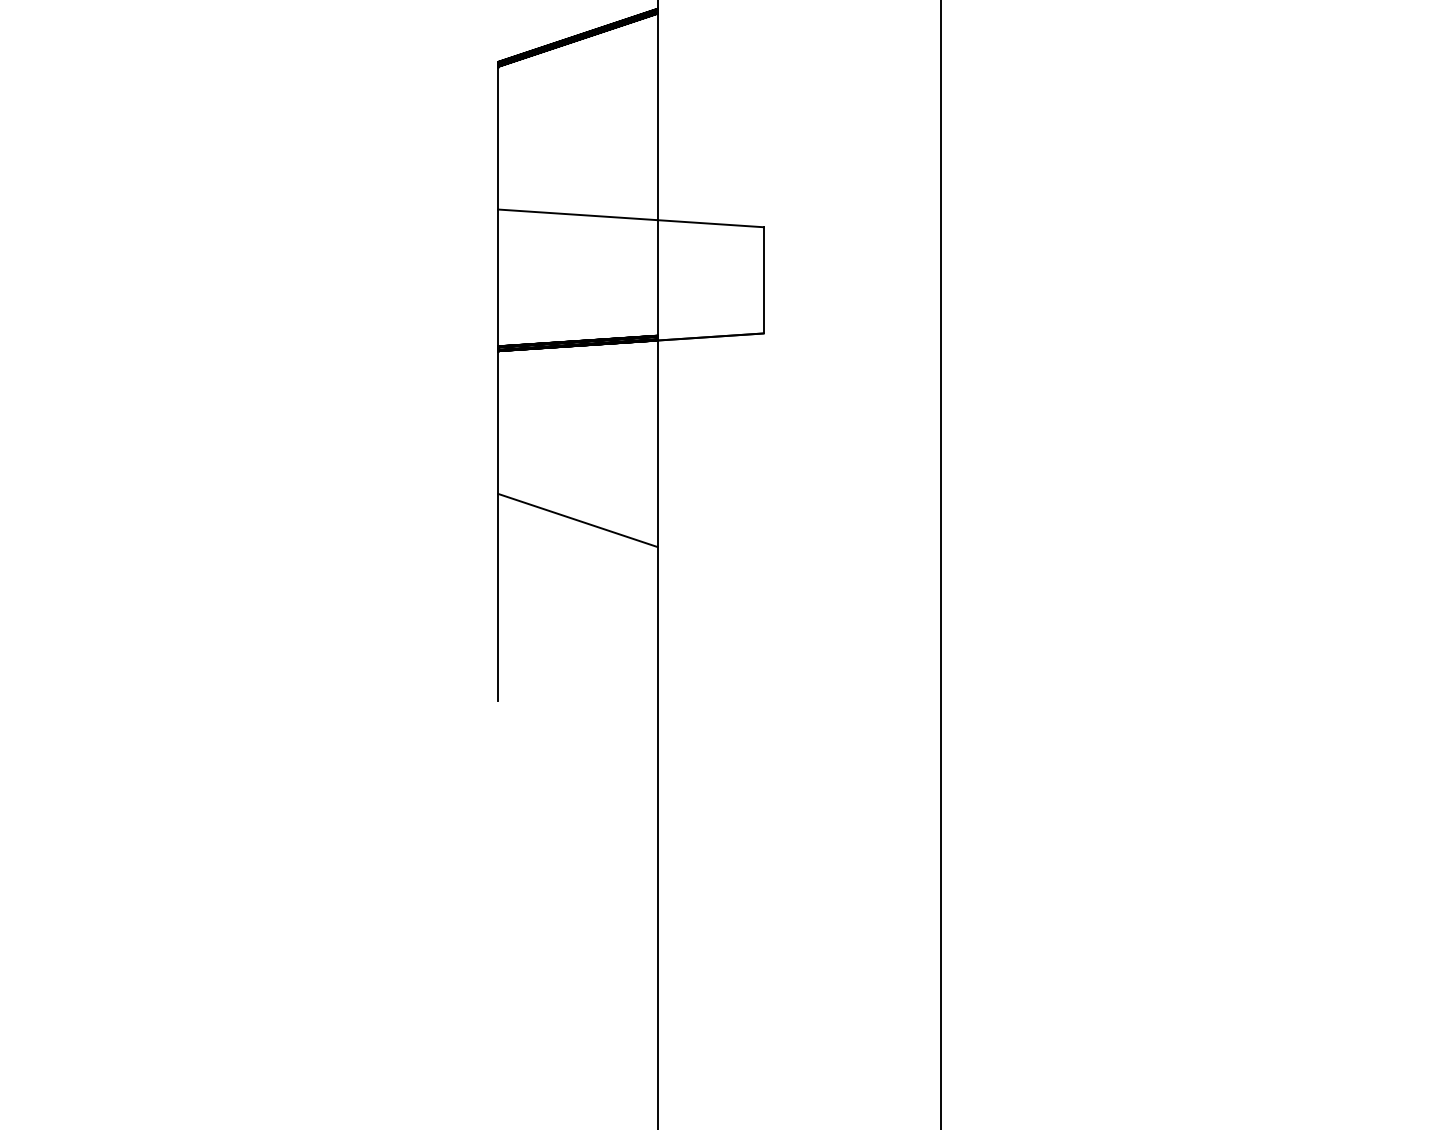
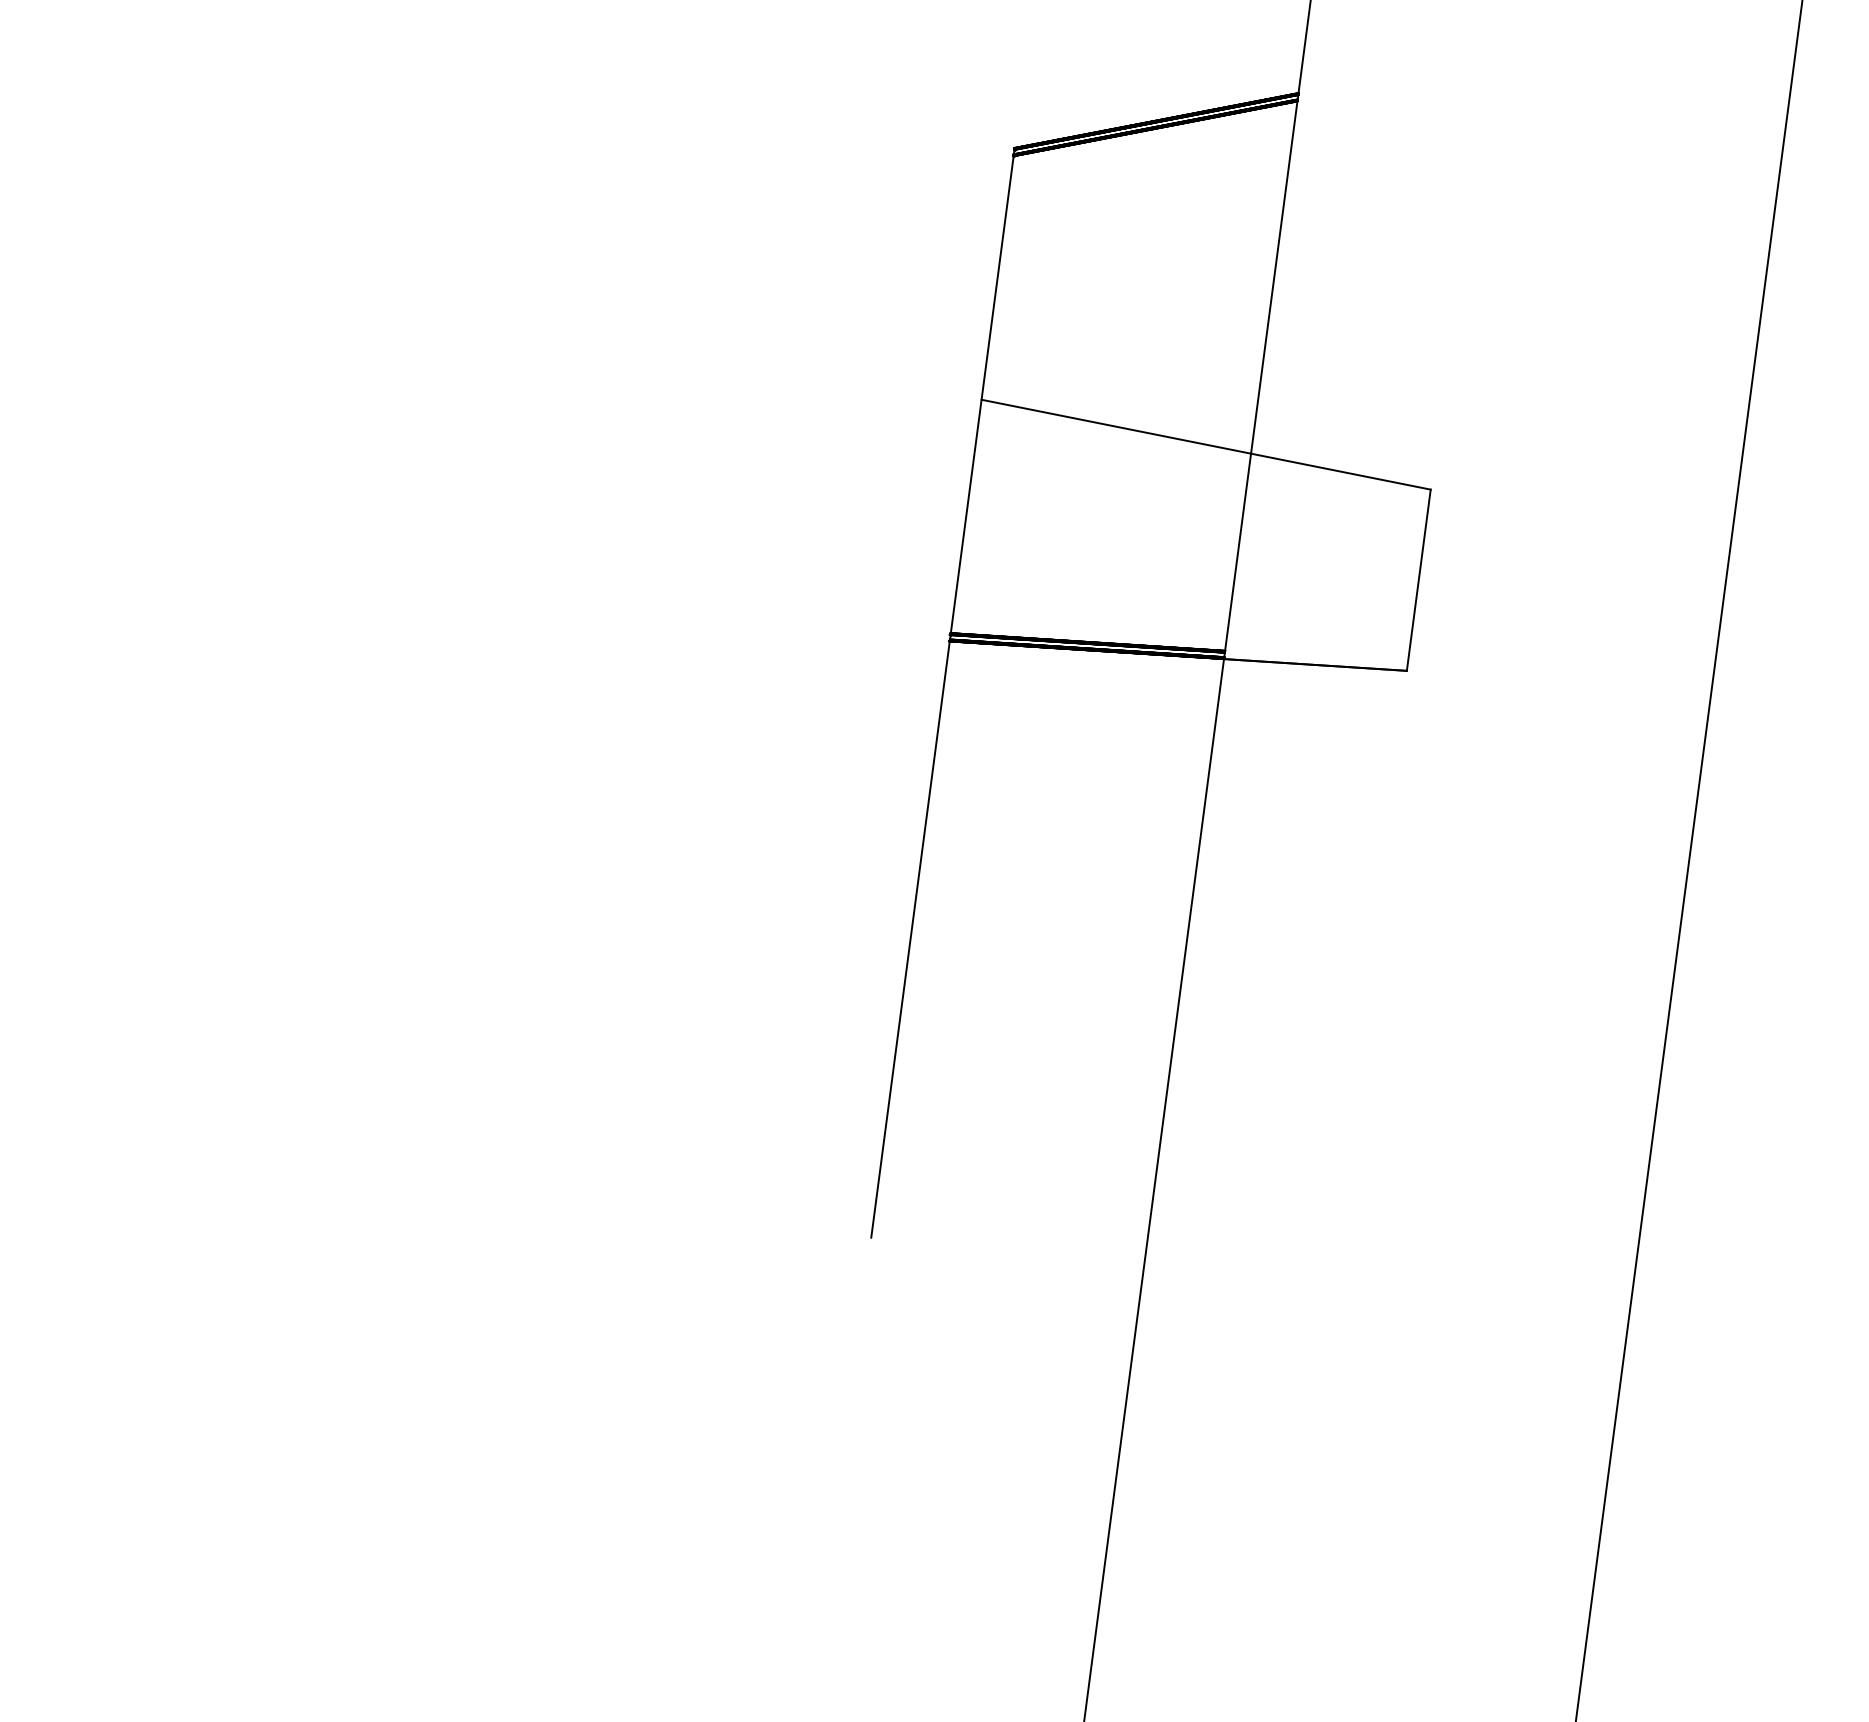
line: (577, 520) -> (1046, 948), removed

